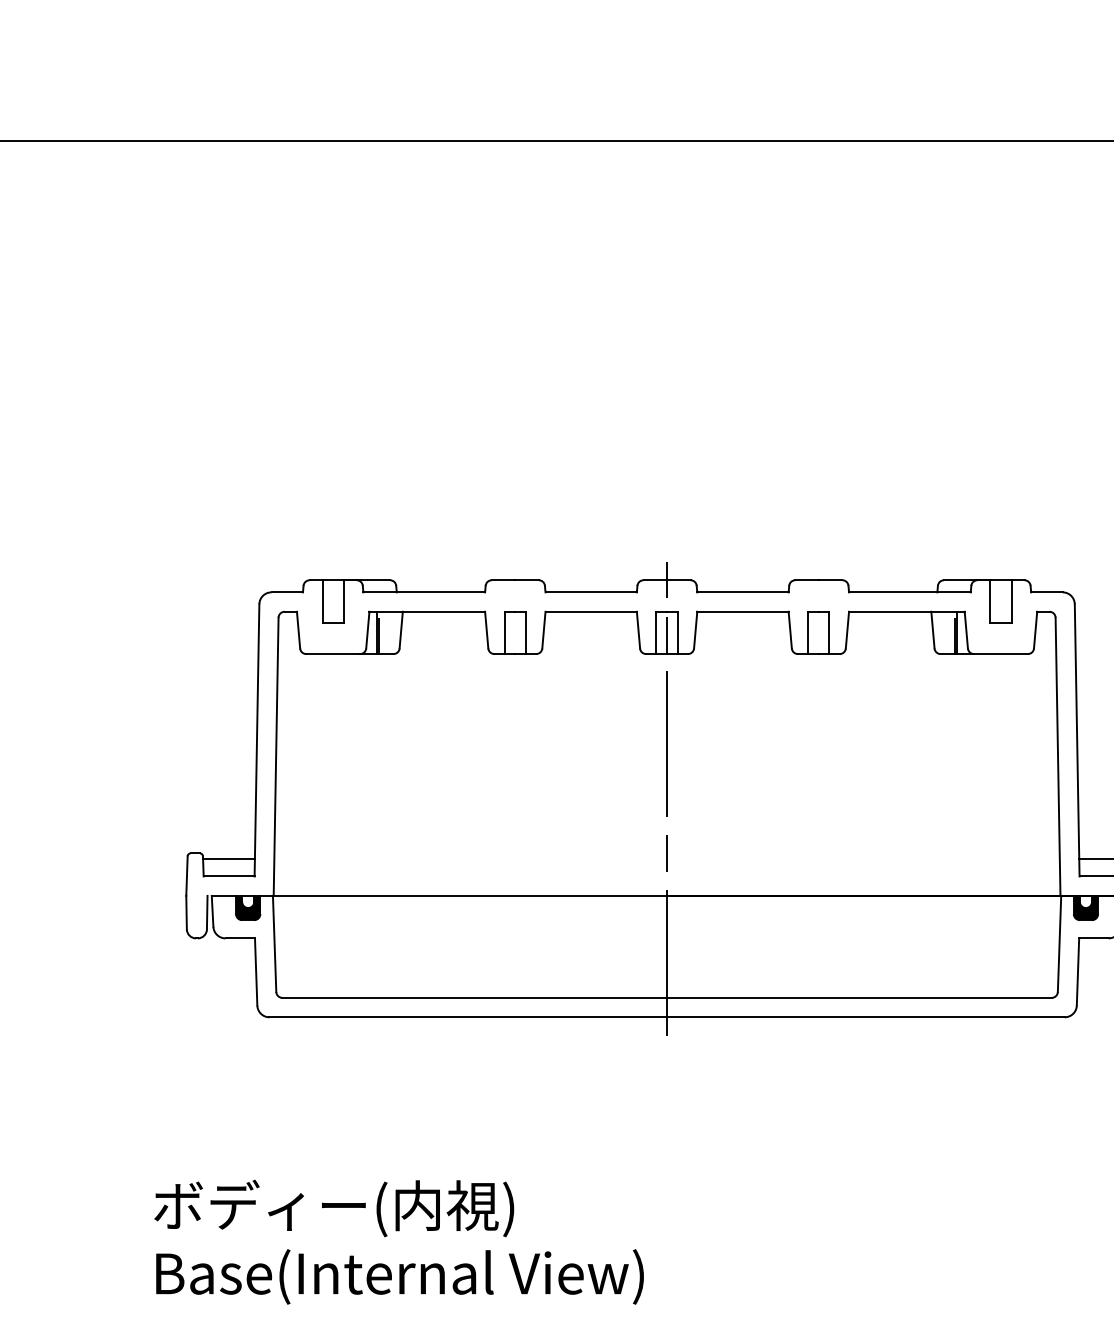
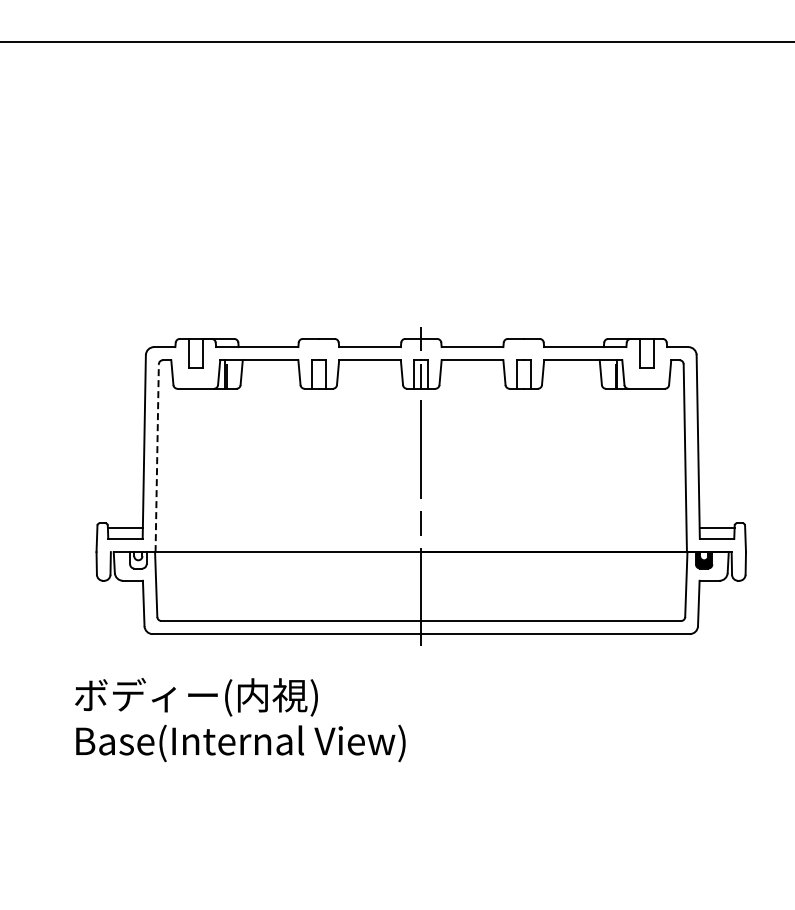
line: (276, 757) -> (157, 458), solid -> dashed
fill: (248, 908) -> (138, 560), removed
text: (399, 1242) -> (240, 720), moved

